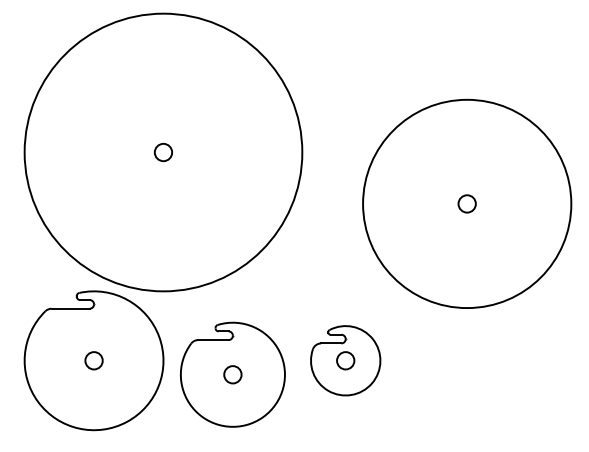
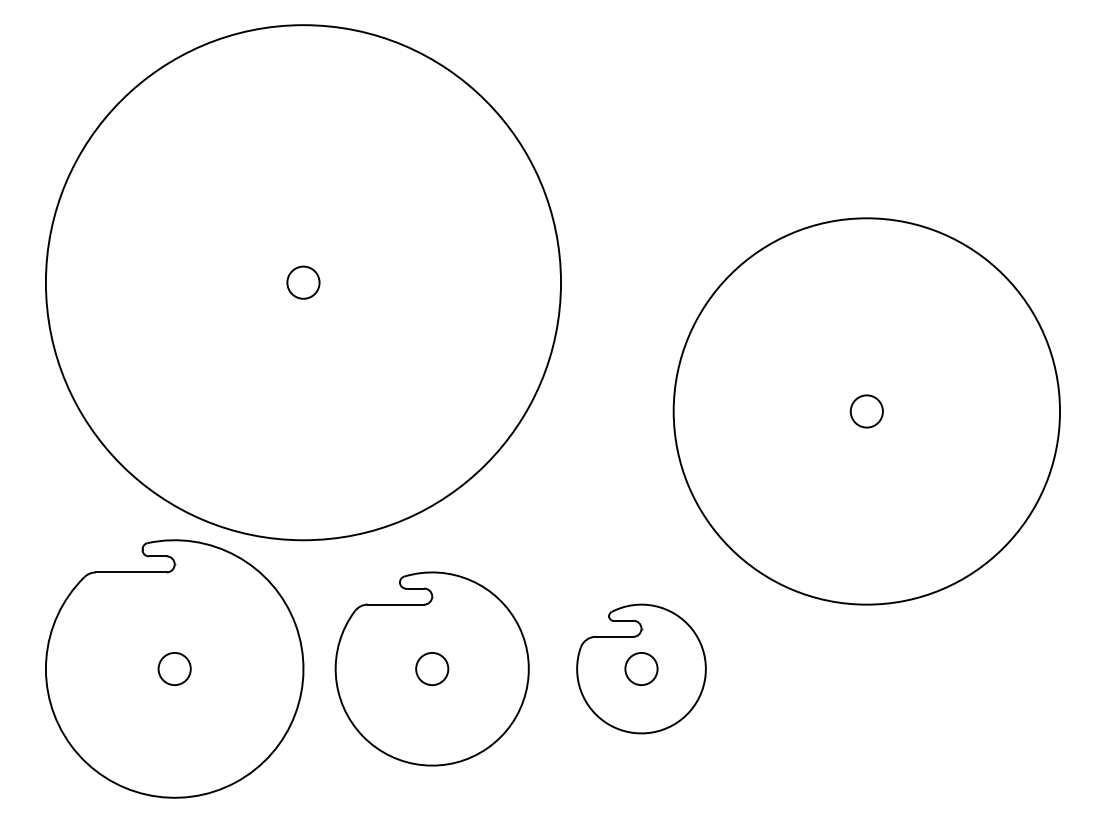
part: (467, 203) -> (867, 410), moved
part: (232, 374) -> (431, 668), moved

